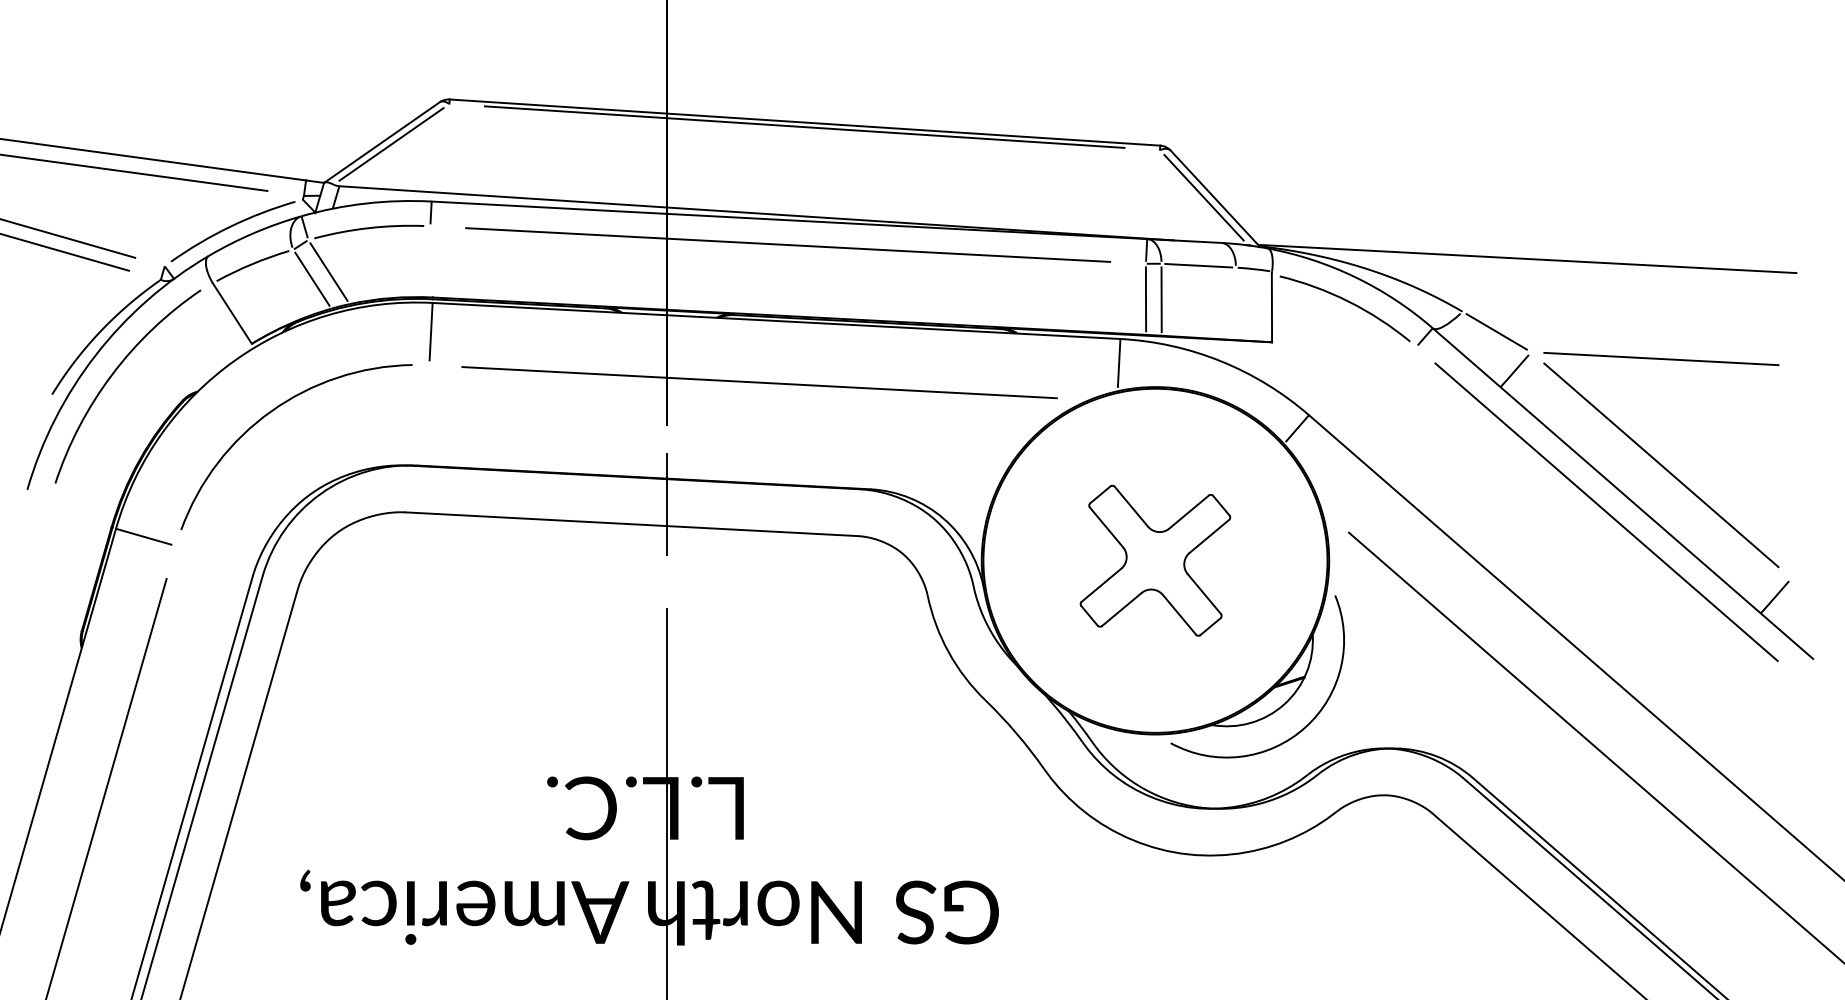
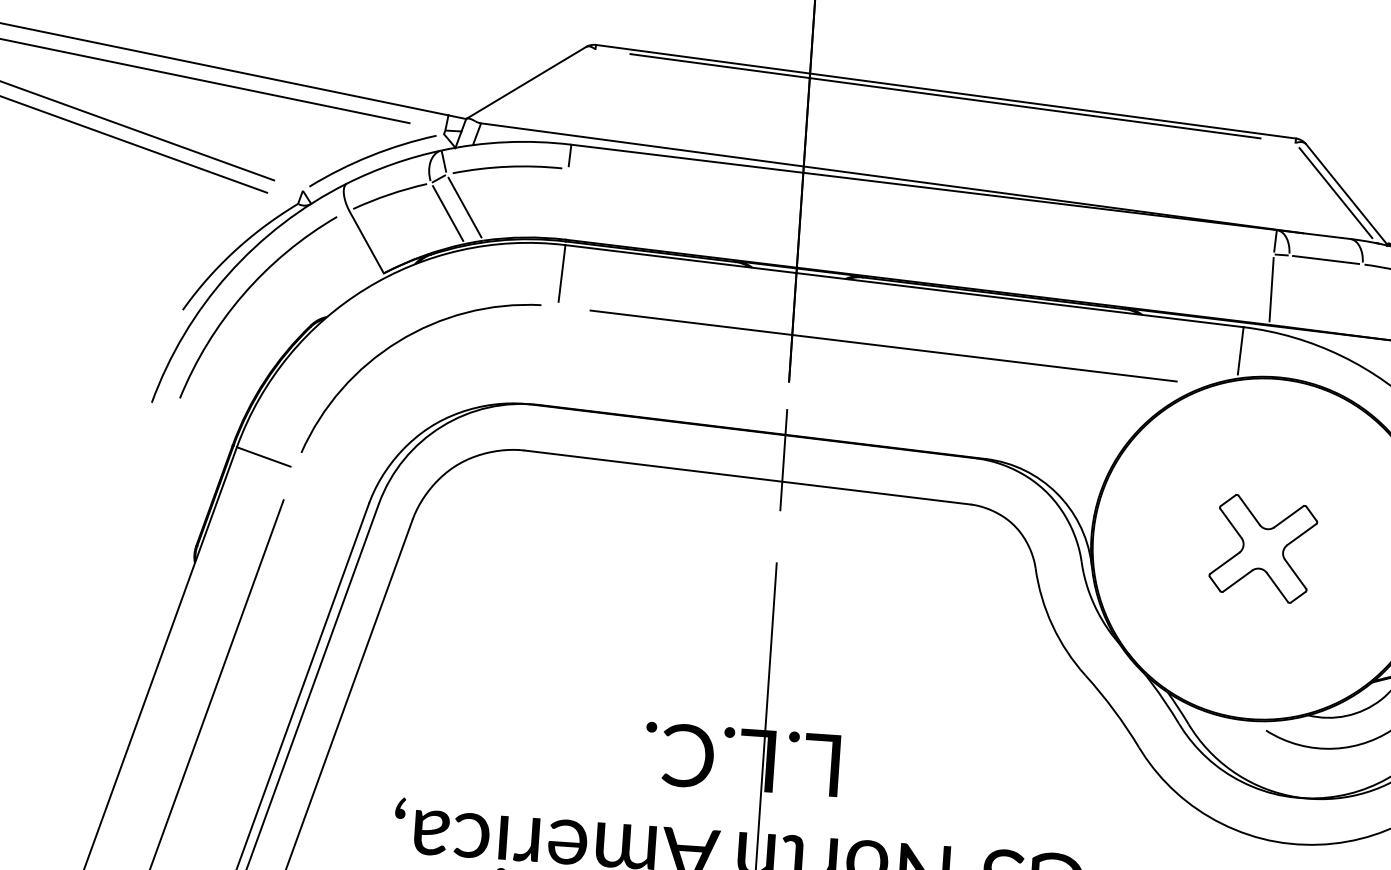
line: (391, 144) -> (535, 85), removed
line: (788, 244) -> (921, 211), removed
line: (1161, 299) -> (1286, 290), removed
part: (1155, 560) -> (1263, 548), size x0.7

